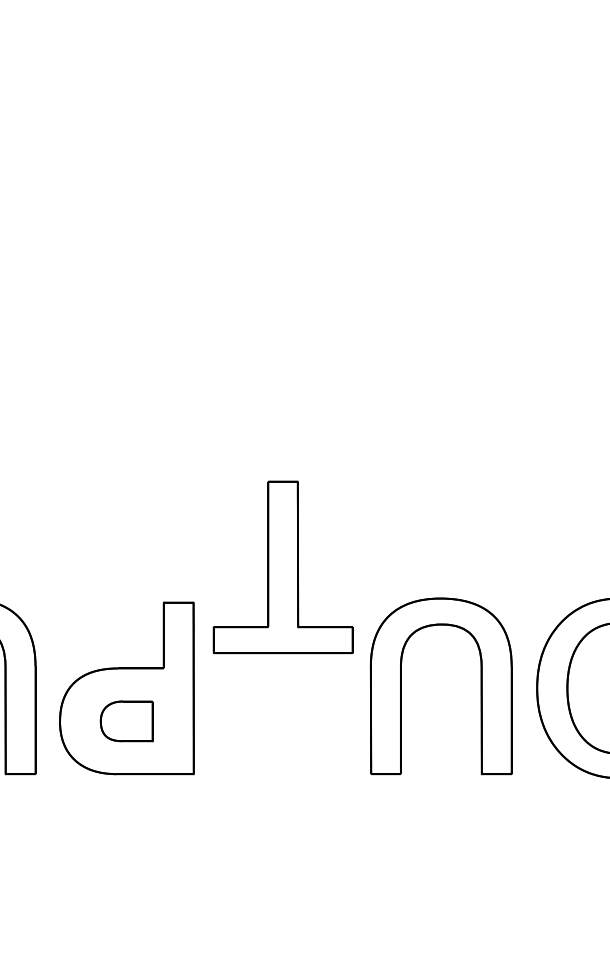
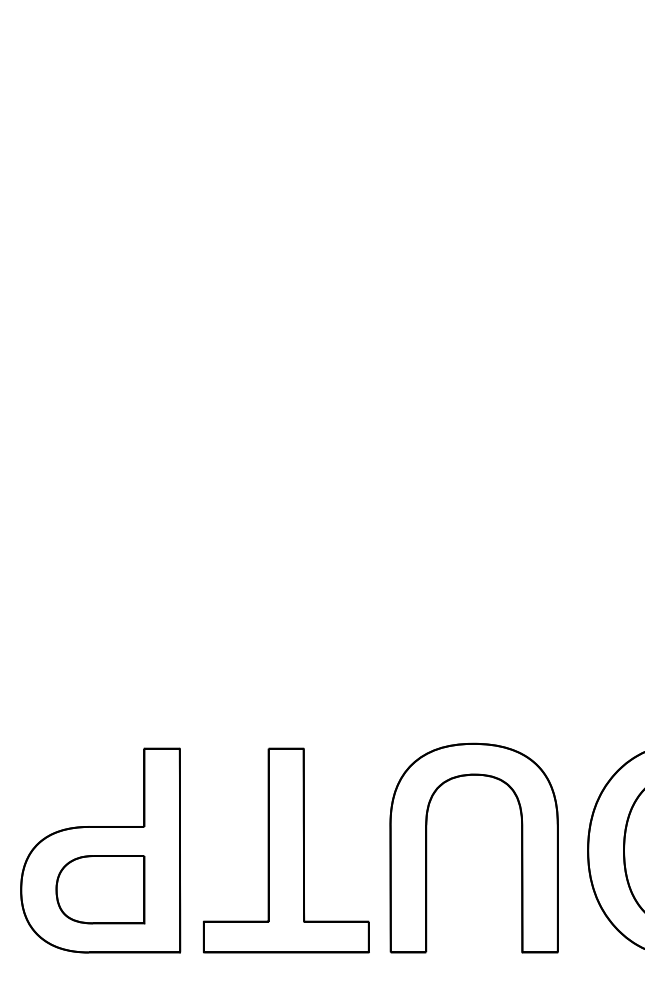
part: (282, 566) -> (285, 849), moved
part: (126, 721) -> (100, 889), size x1.43

